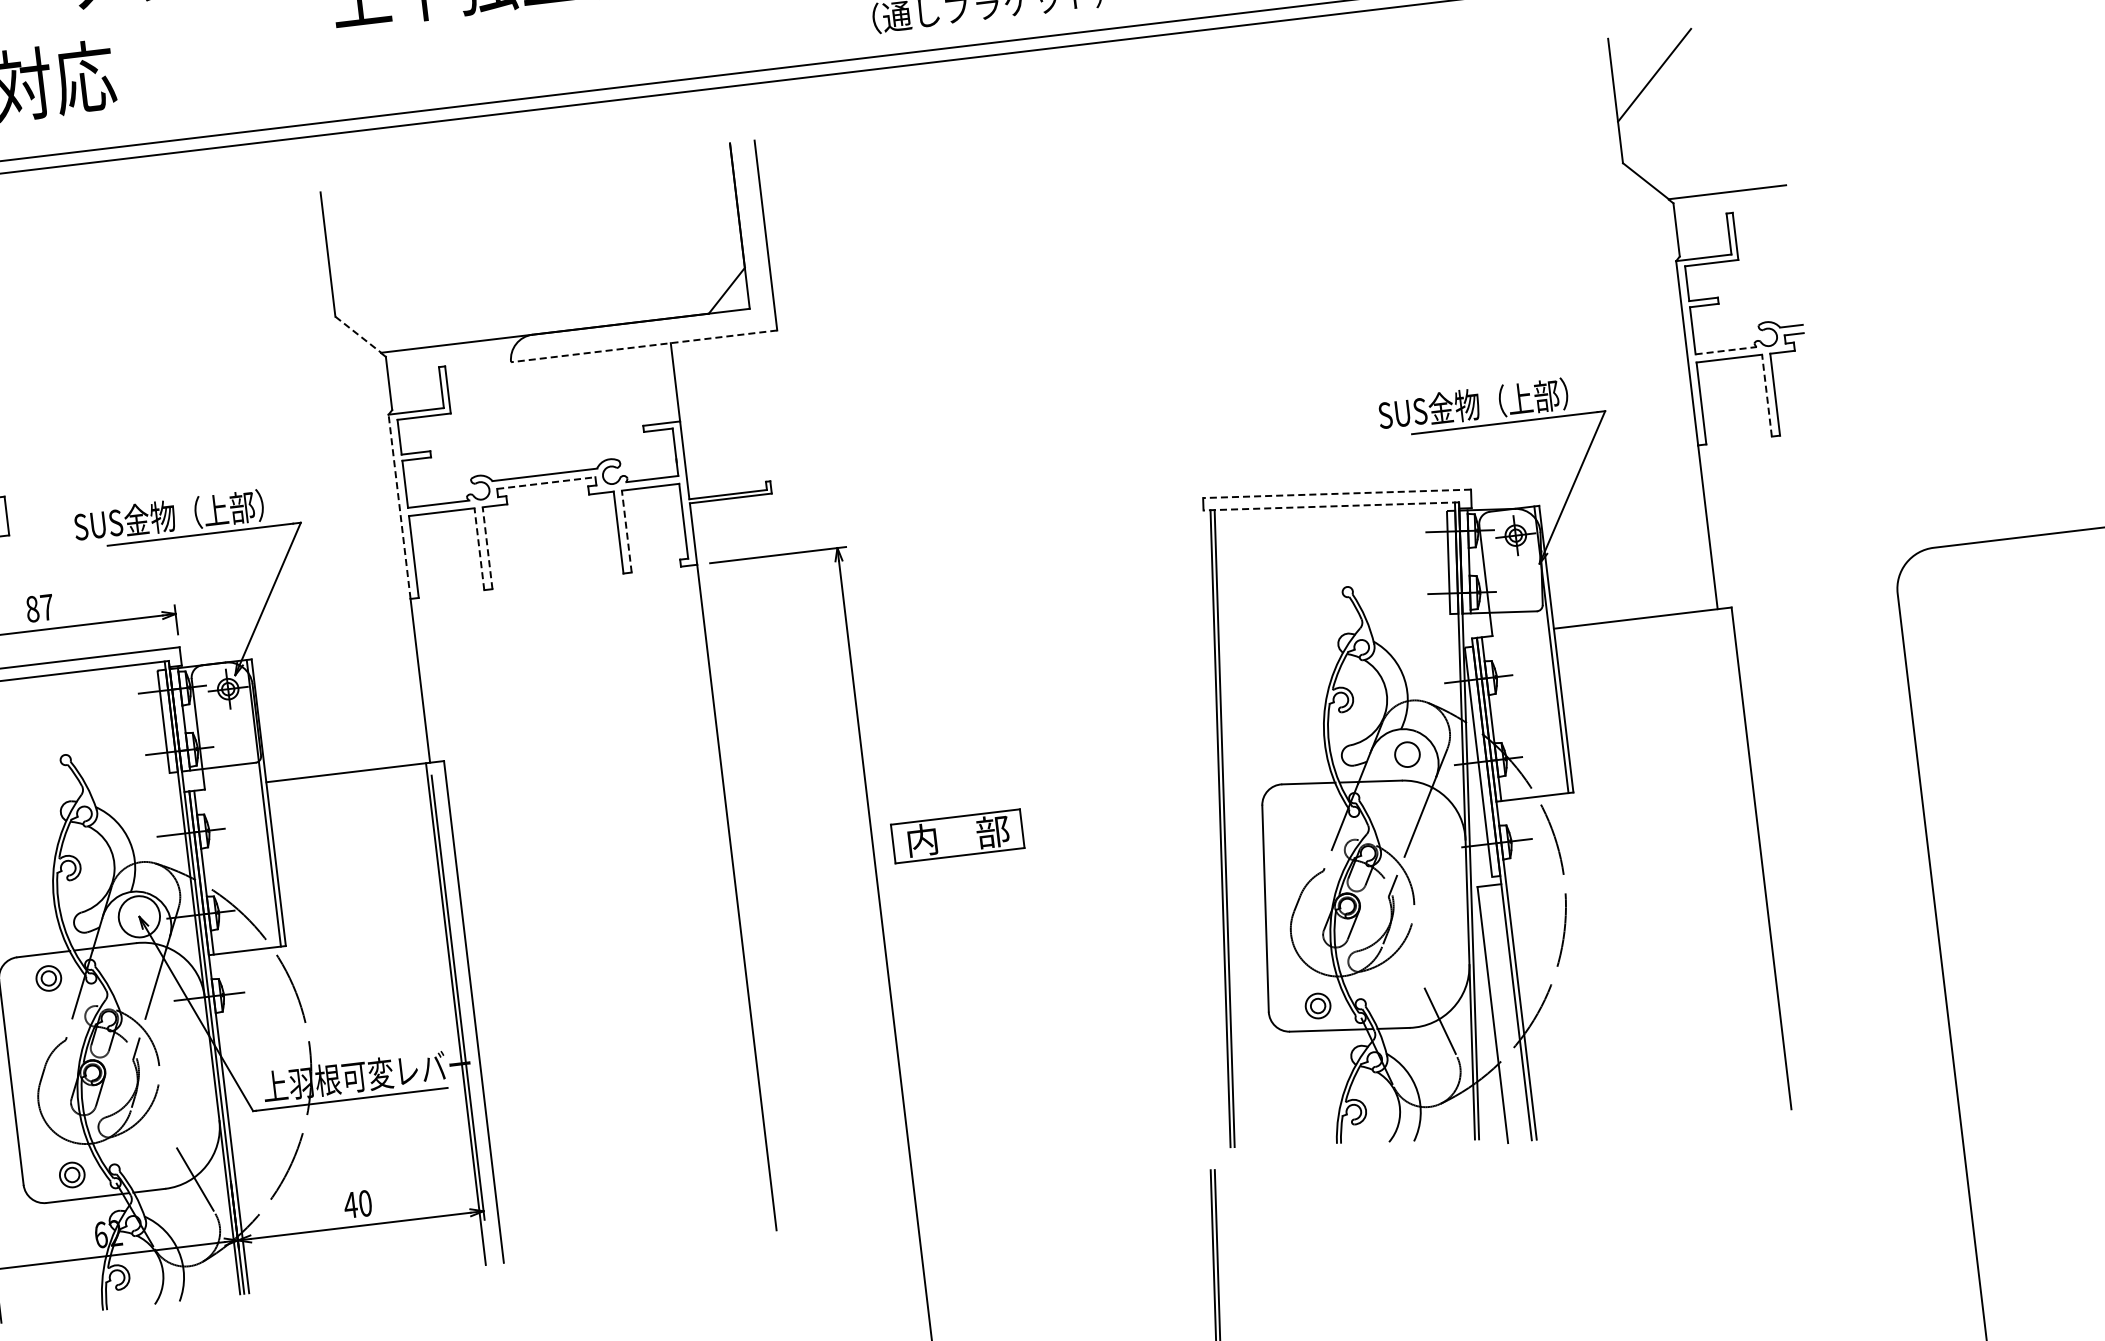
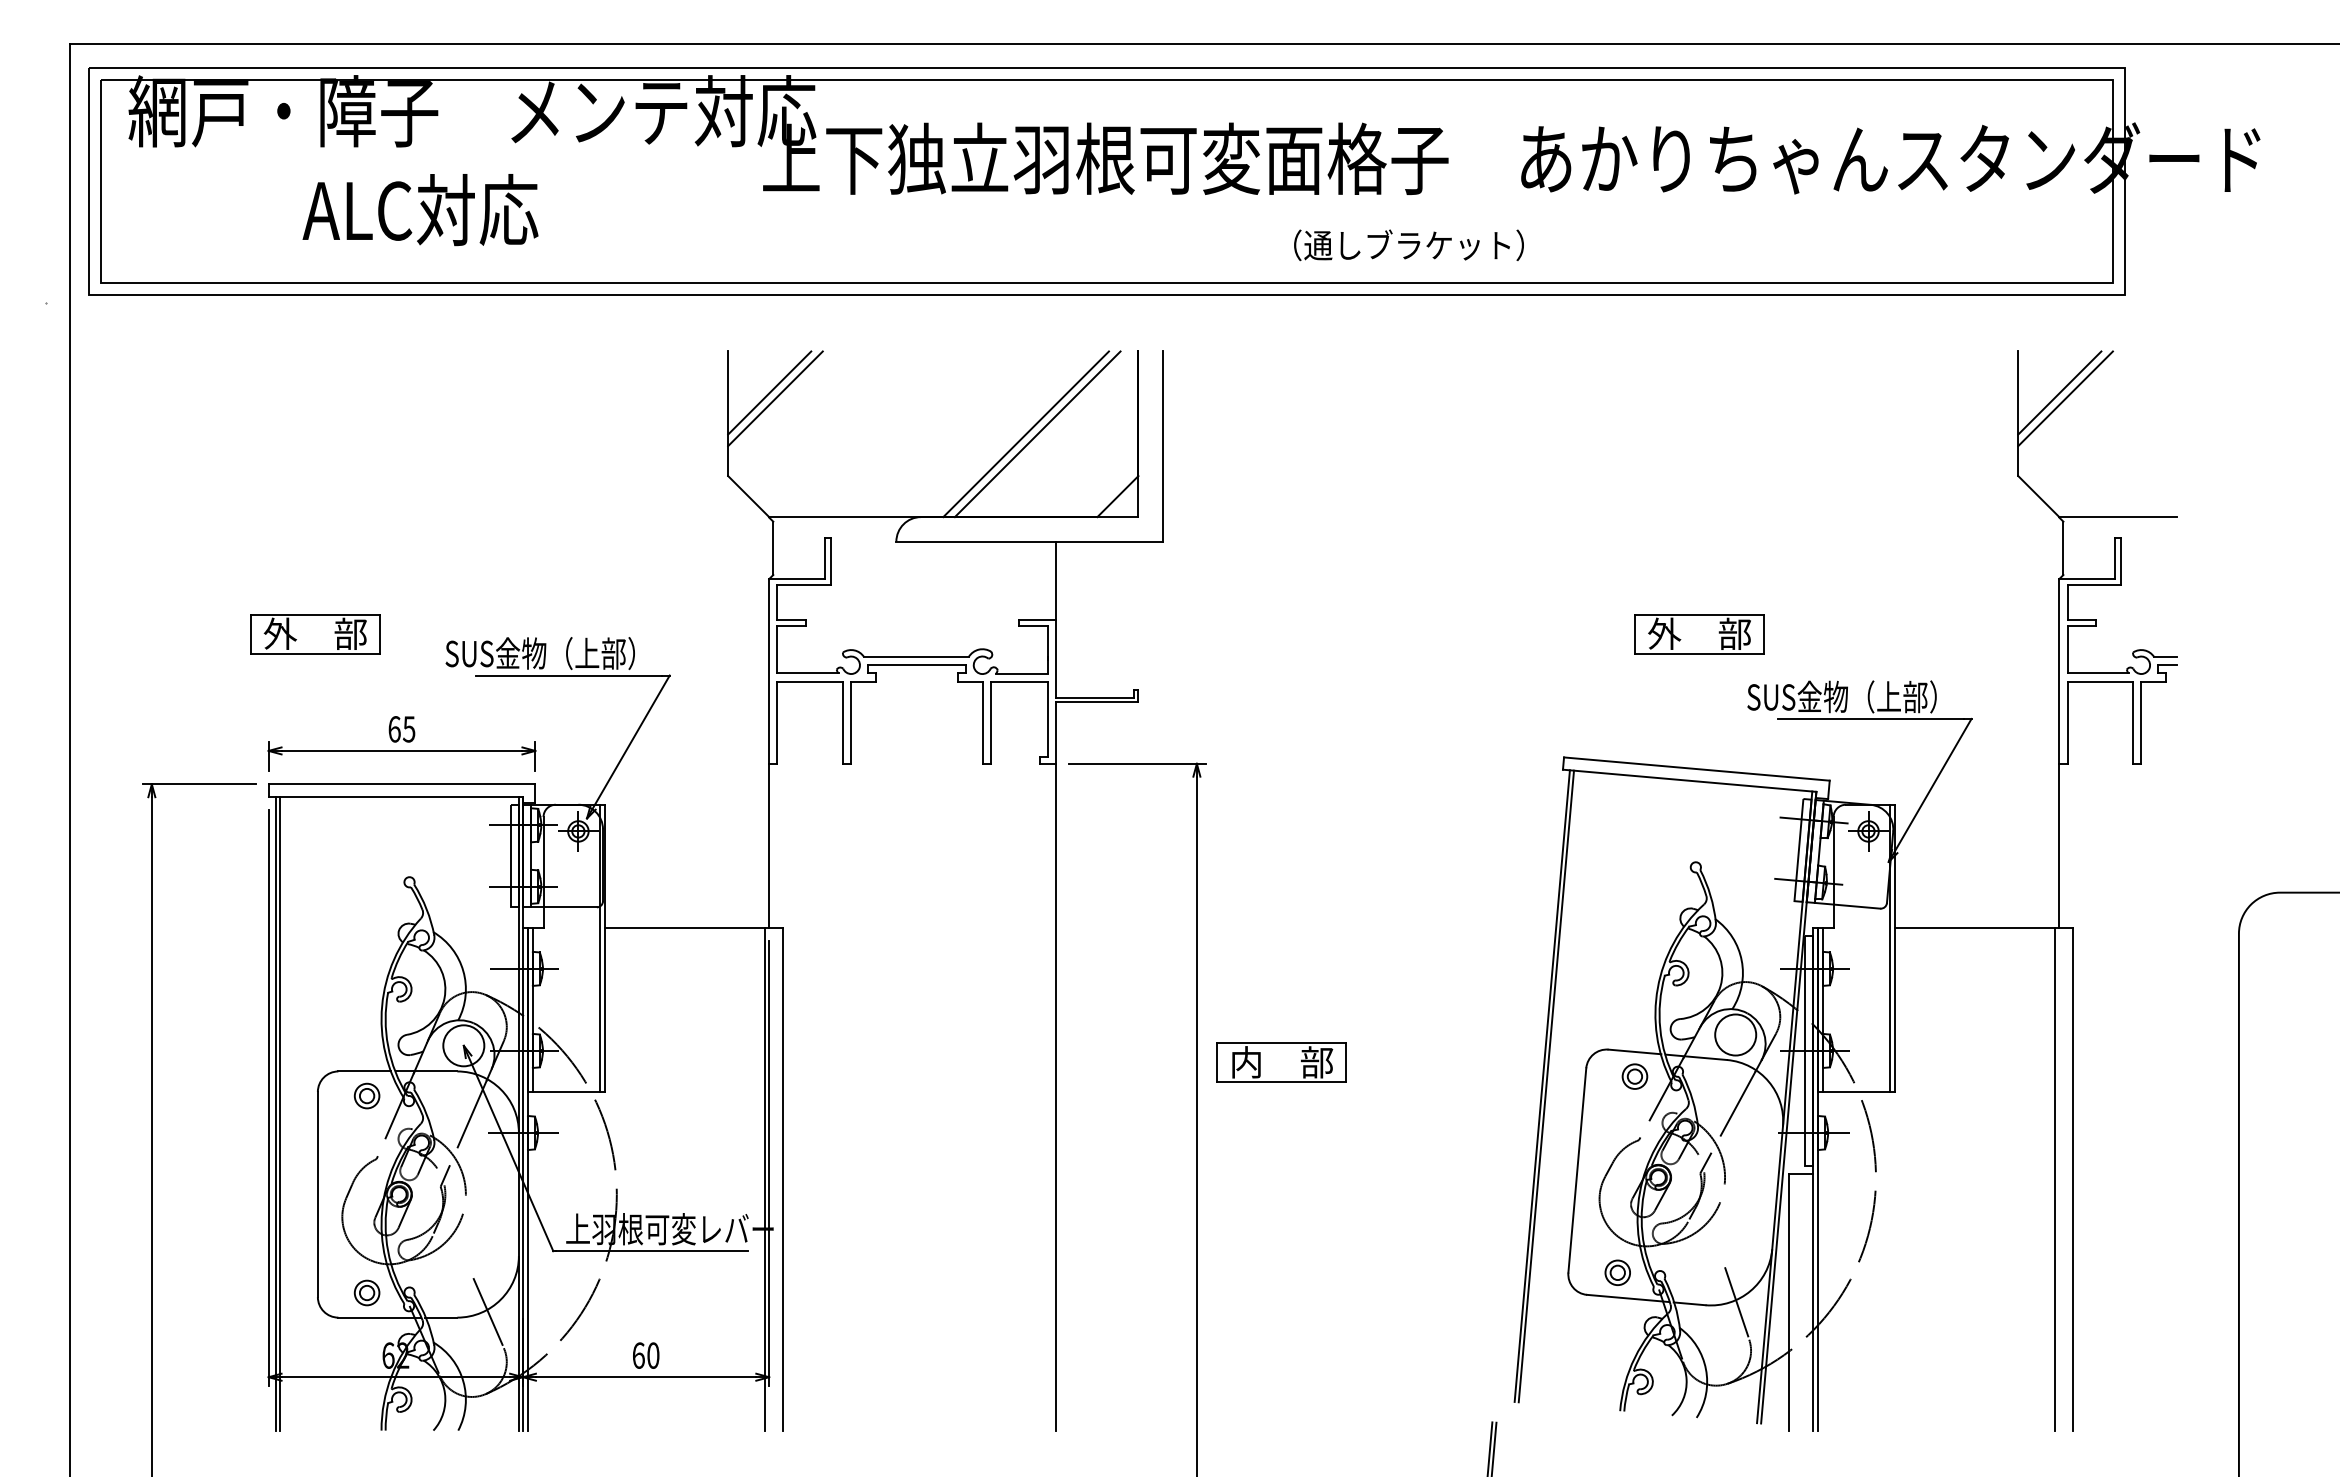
line: (1660, 80) -> (2065, 398), added
line: (366, 228) -> (769, 392), added
line: (373, 233) -> (775, 398), added
line: (639, 238) -> (1037, 434), added
line: (627, 239) -> (1025, 434), added
line: (359, 334) -> (749, 496), dashed -> solid
line: (643, 346) -> (1029, 541), dashed -> solid
line: (1726, 350) -> (2098, 673), dashed -> solid
part: (1323, 359) -> (1699, 634), added
line: (1767, 395) -> (2133, 722), dashed -> solid
line: (546, 483) -> (917, 665), dashed -> solid
line: (1336, 494) -> (1696, 769), dashed -> solid
line: (399, 505) -> (769, 670), dashed -> solid
line: (1331, 506) -> (1689, 780), dashed -> solid
line: (626, 531) -> (990, 722), dashed -> solid
line: (487, 547) -> (851, 722), dashed -> solid
line: (479, 548) -> (843, 722), dashed -> solid
text: (39, 608) -> (401, 729), 87 -> 65
circle: (1407, 754) -> (1735, 1034), size x1.67
part: (1311, 808) -> (1634, 1076), added
line: (1743, 859) -> (2055, 1178), added
text: (350, 1205) -> (638, 1355), 40 -> 60

